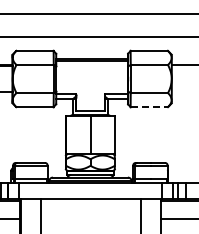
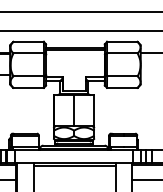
line: (149, 107) -> (122, 88), dashed -> solid
line: (91, 202) -> (74, 166), added

